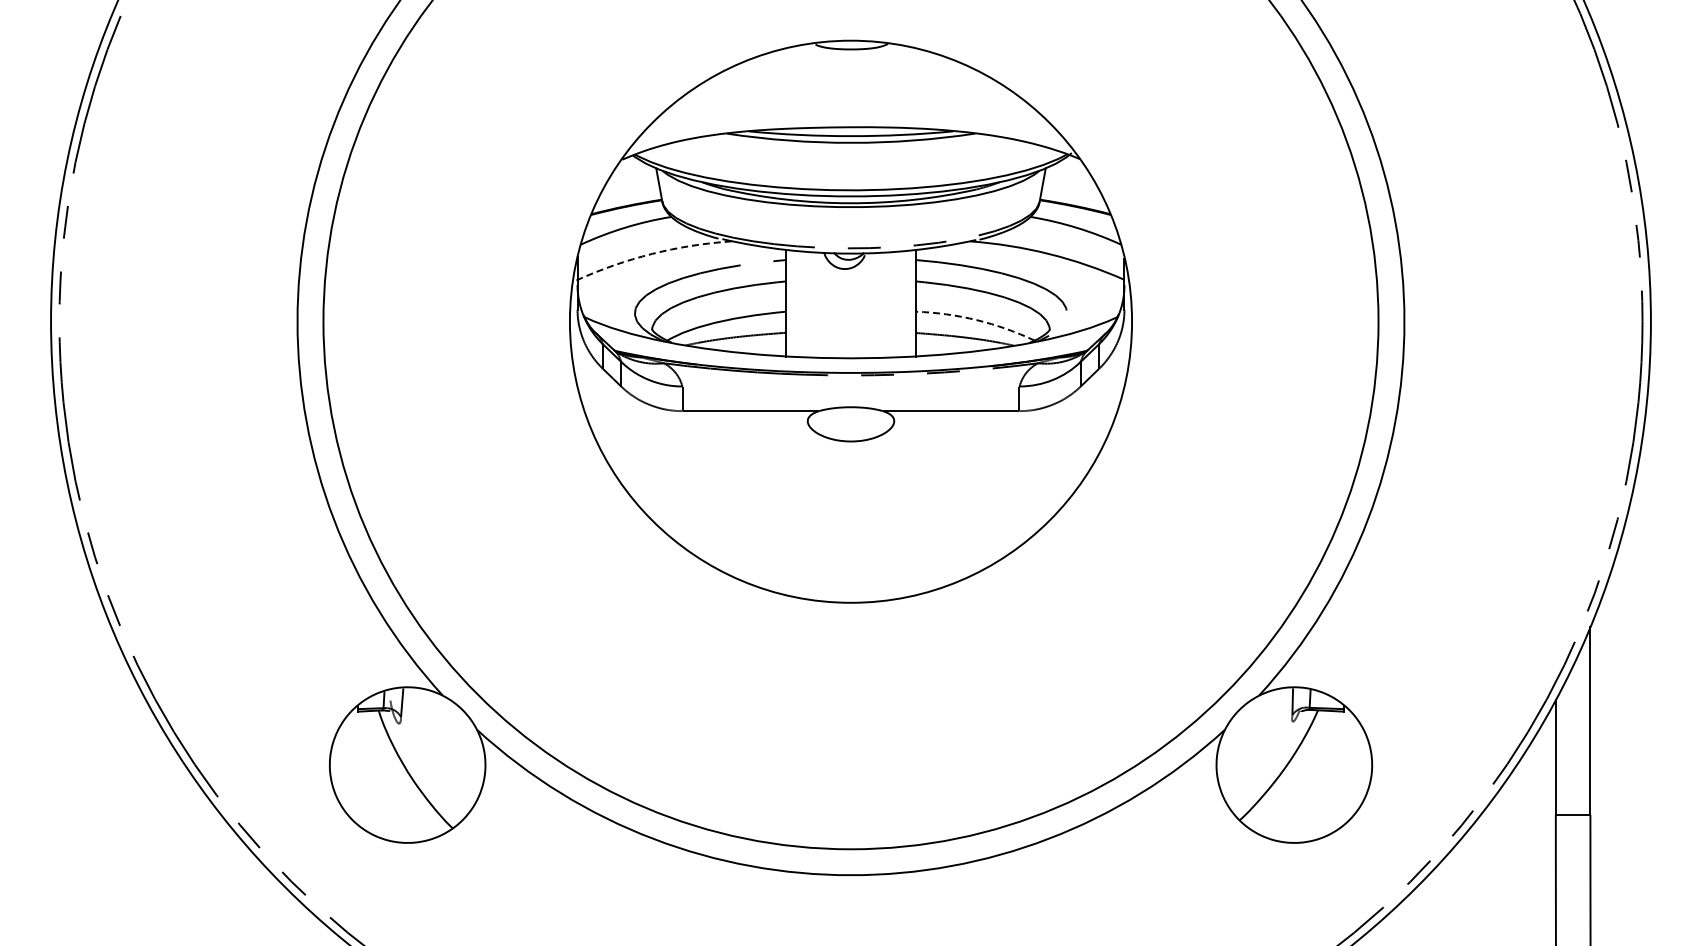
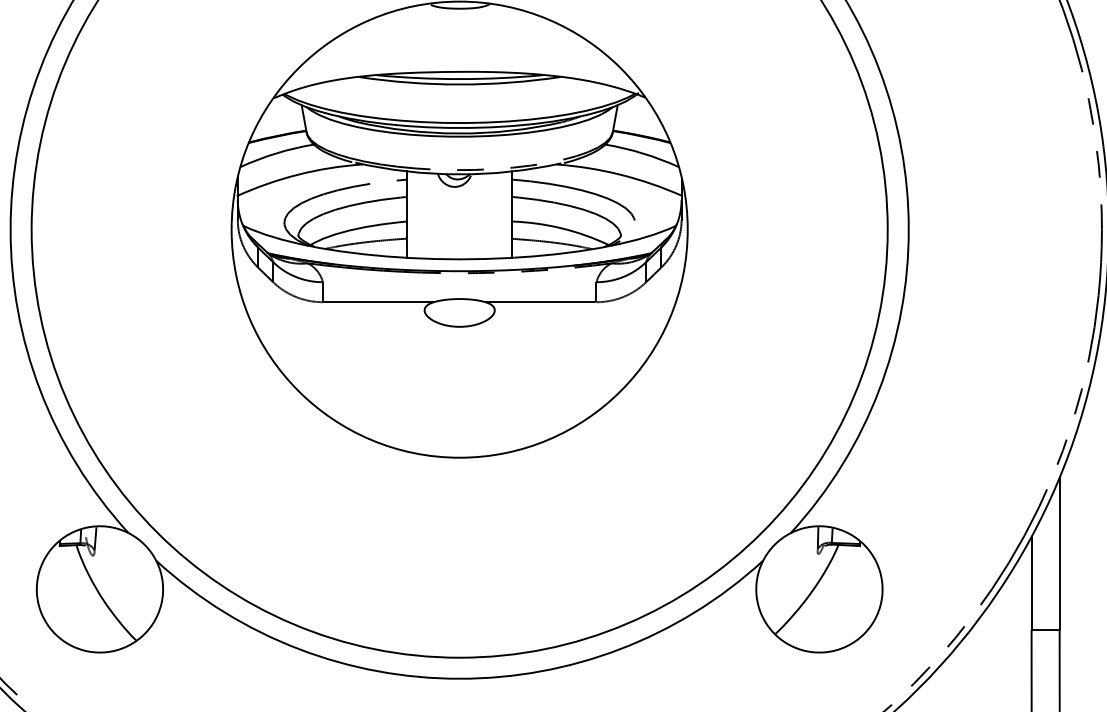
arc: (652, 253) -> (298, 174), dashed -> solid
arc: (976, 320) -> (561, 228), dashed -> solid

